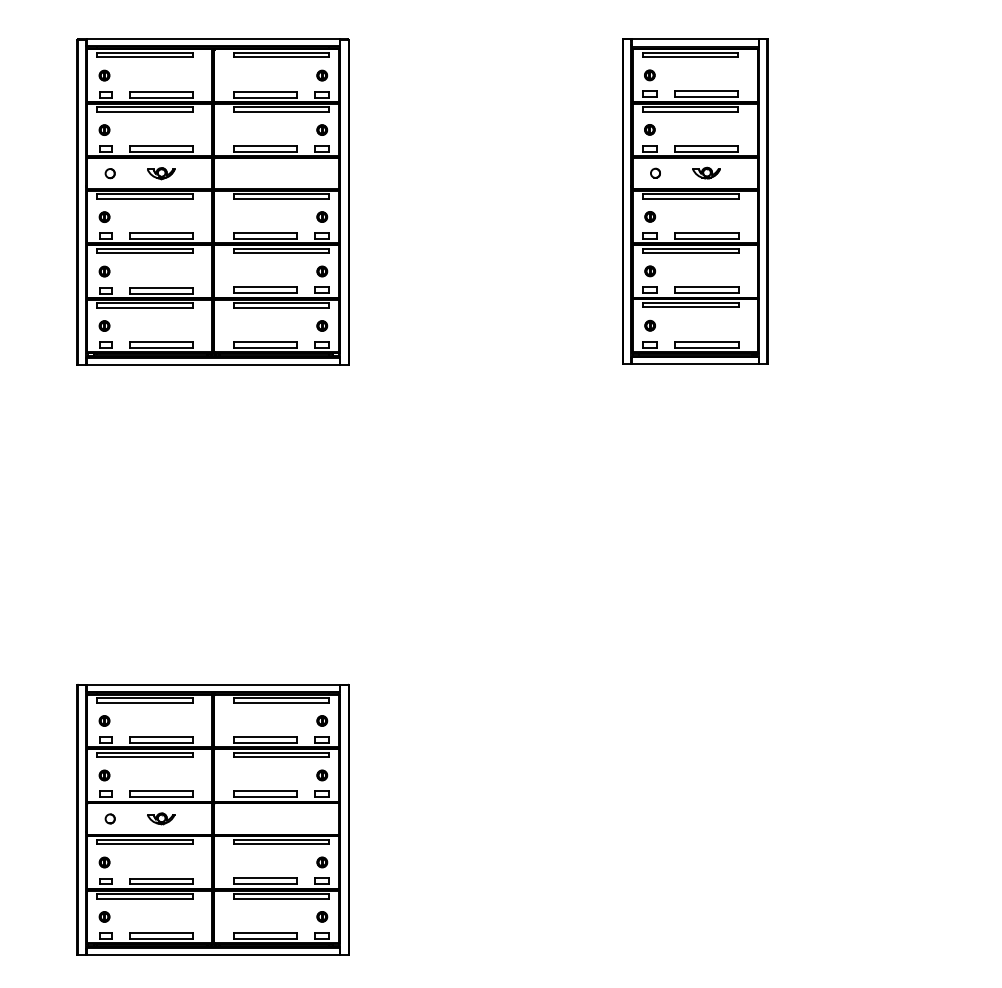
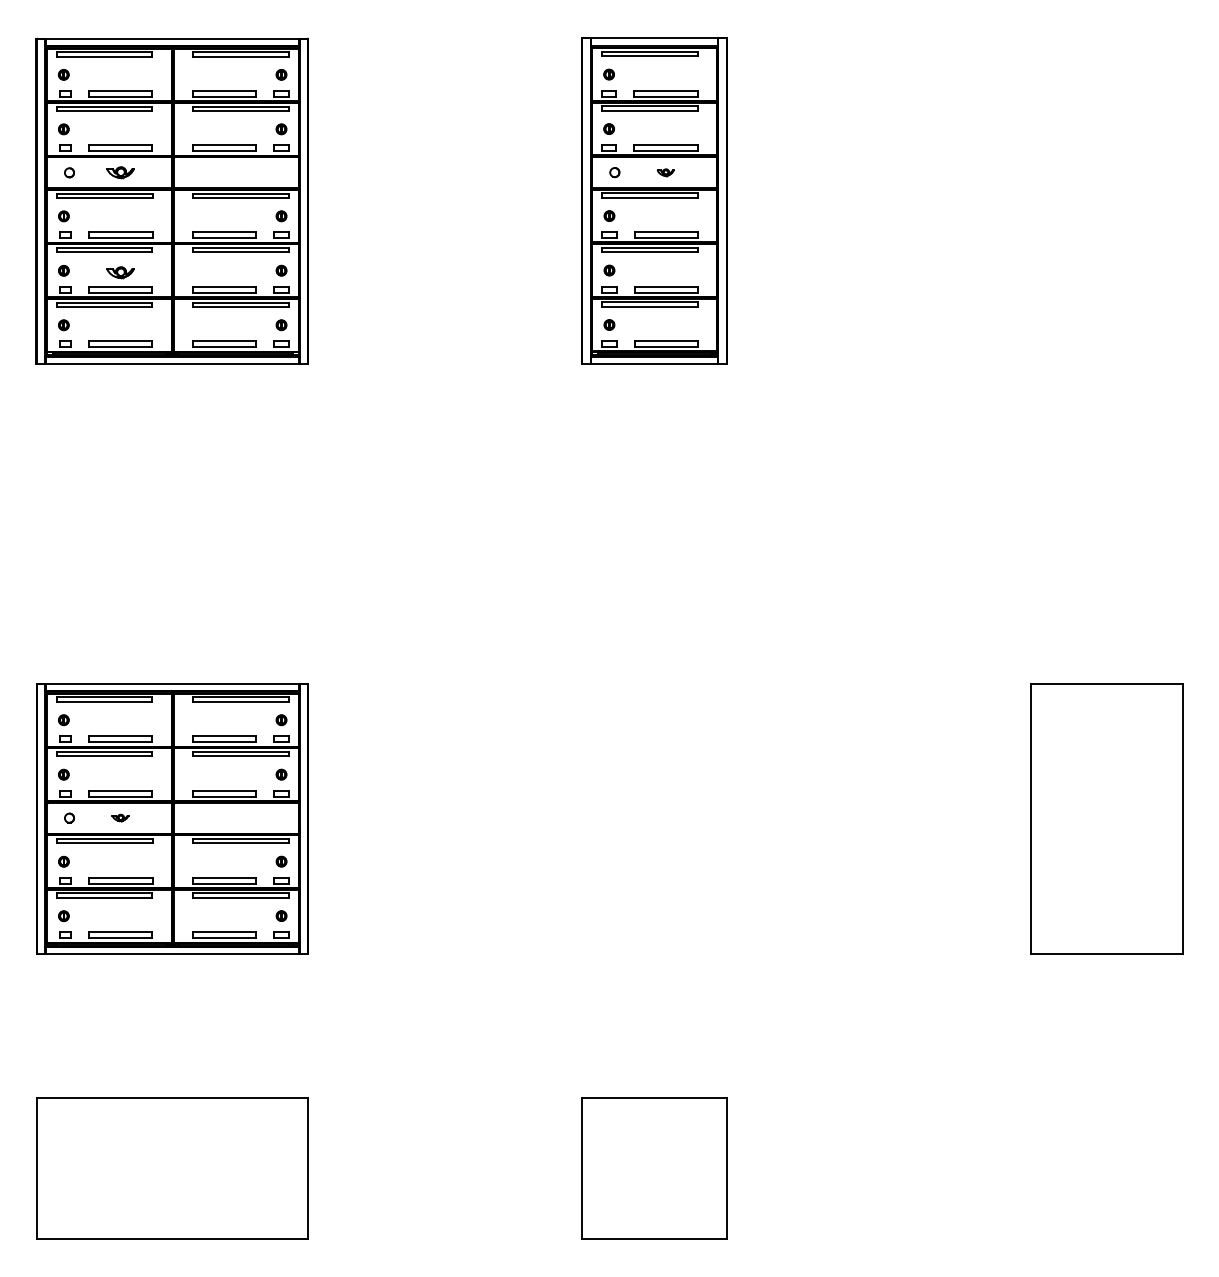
part: (706, 173) -> (665, 172), size x0.6
part: (161, 273) -> (120, 272), added
part: (161, 818) -> (120, 817), size x0.6

